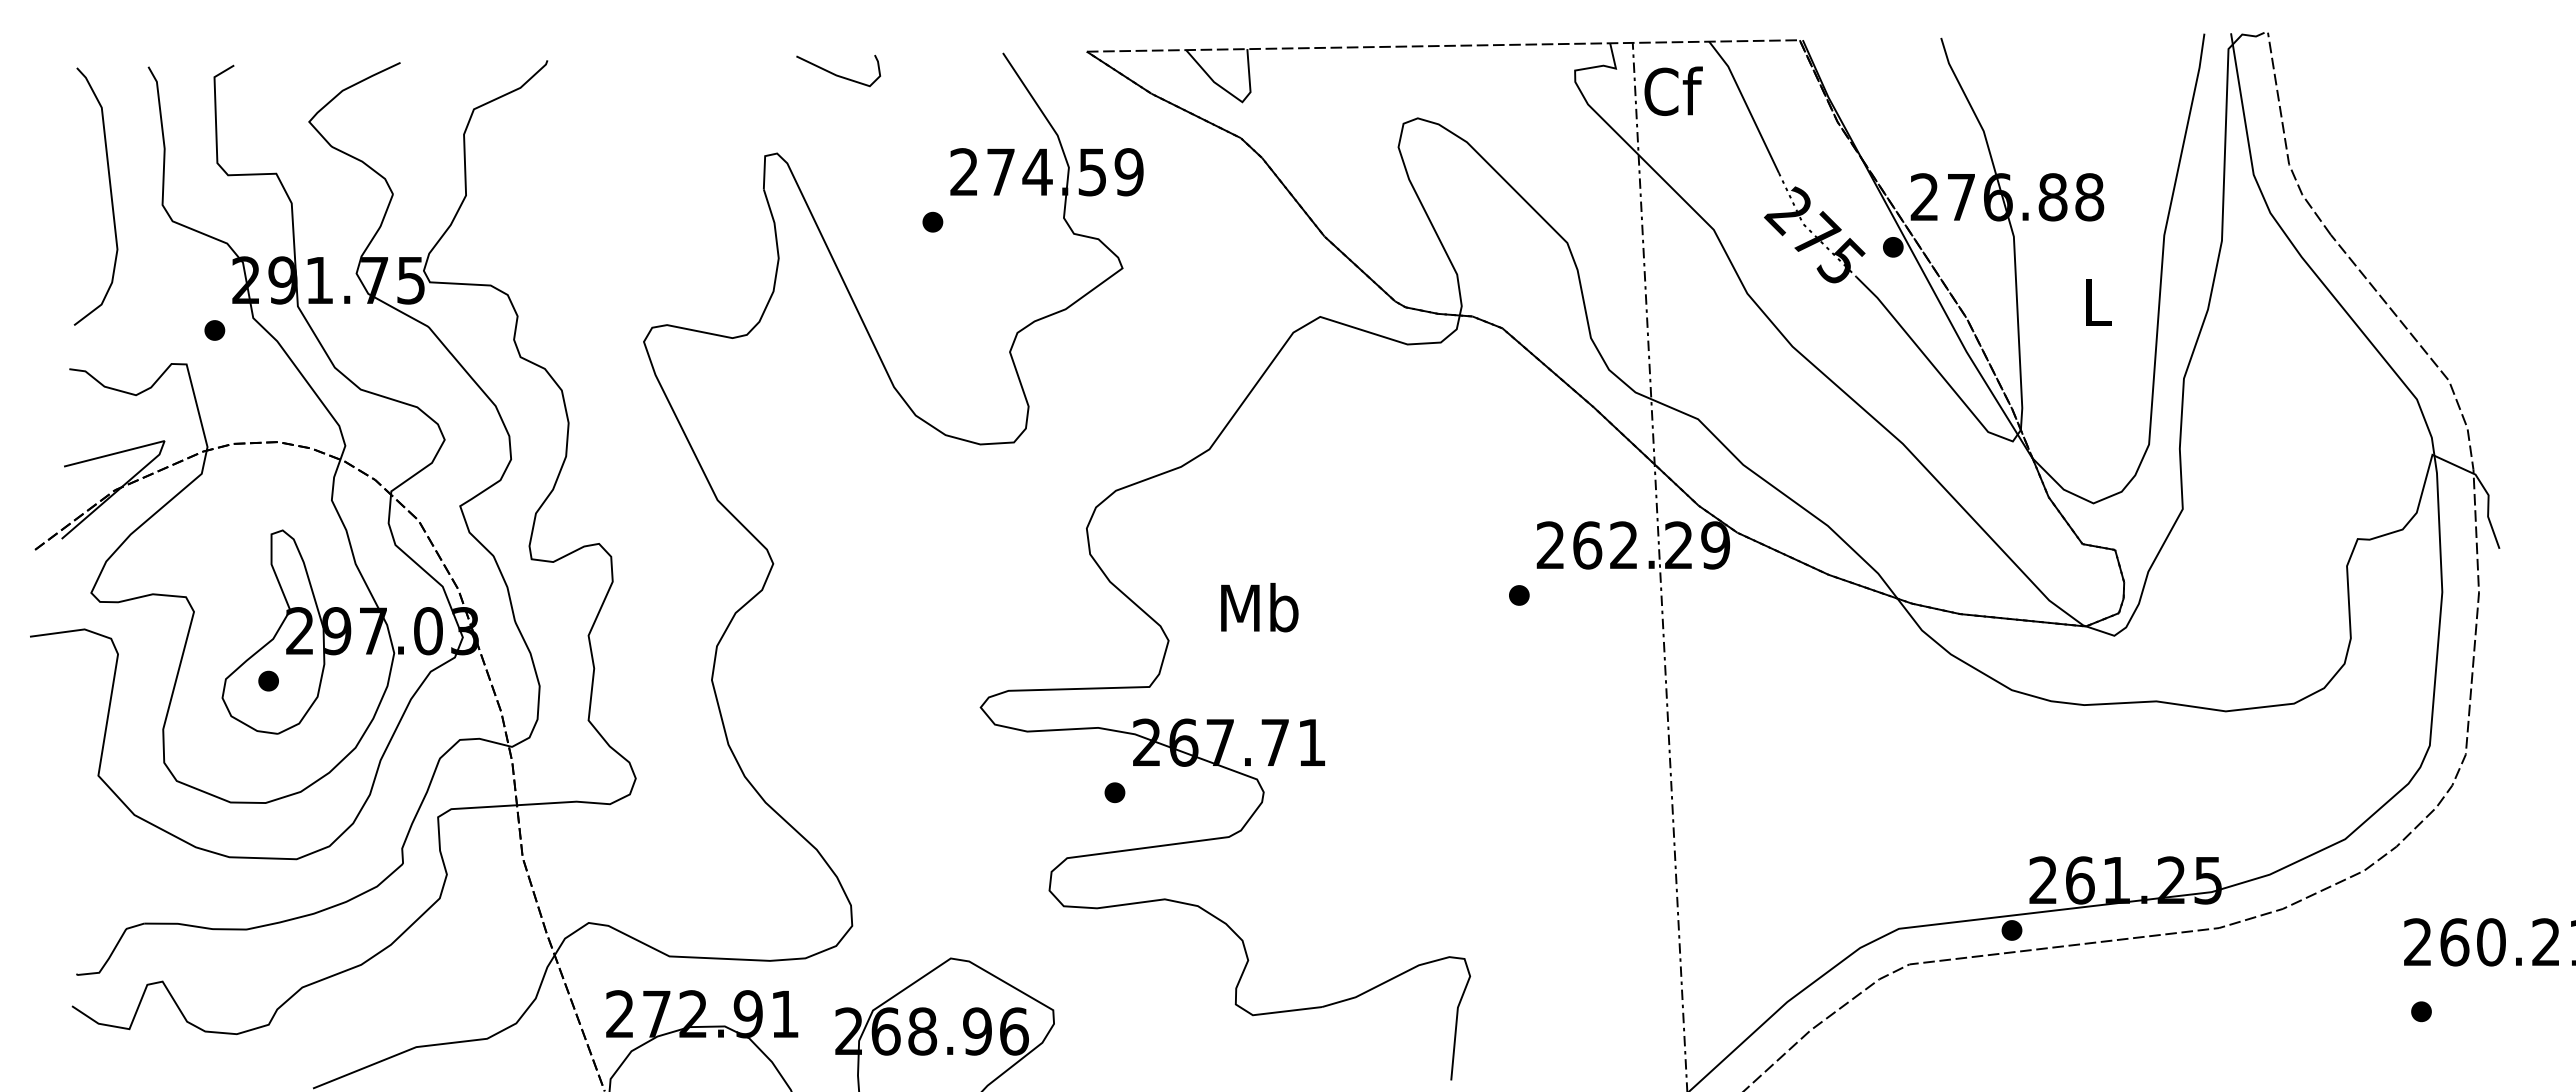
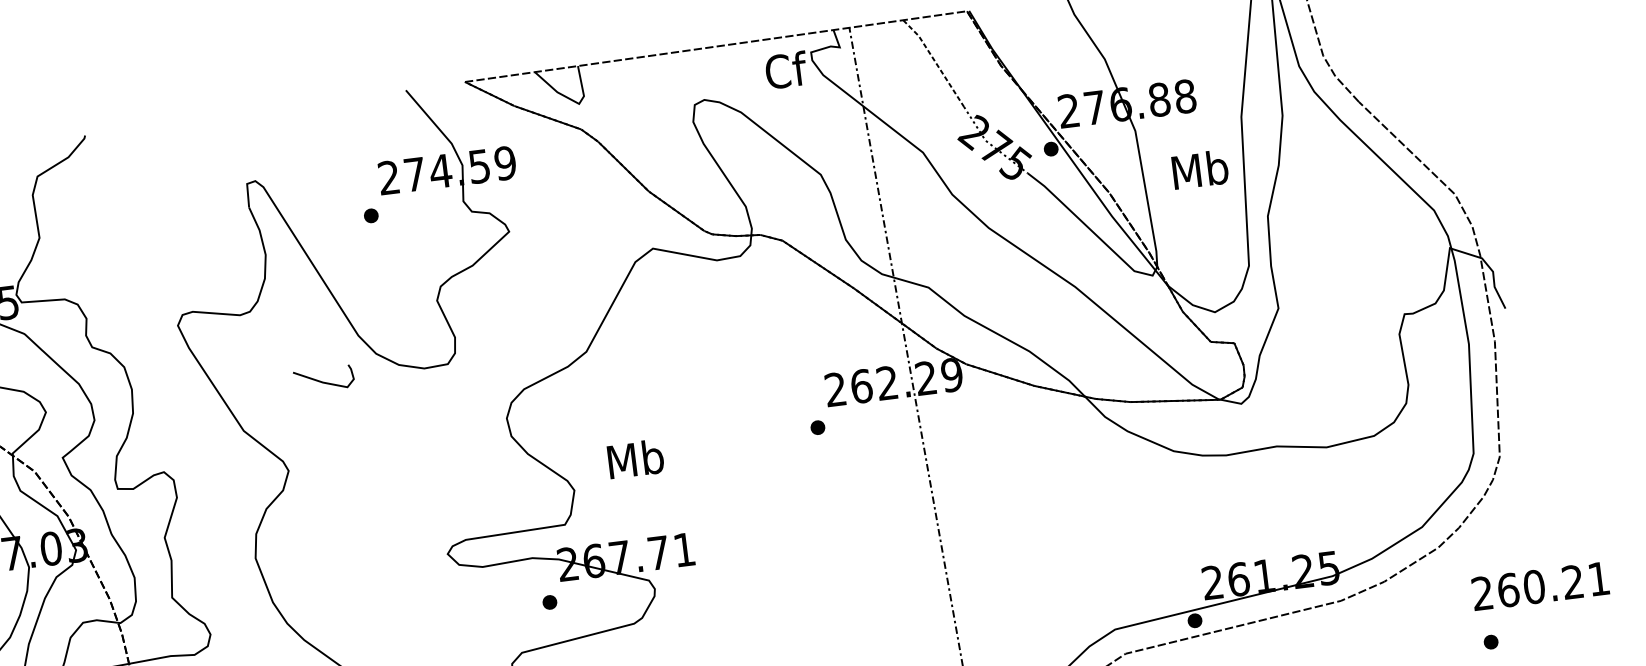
curve: (837, 74) -> (323, 381), moved
text: (1673, 90) -> (786, 69), moved
line: (1746, 105) -> (935, 61), solid -> dashed
text: (2097, 301) -> (1200, 169), L -> Mb

